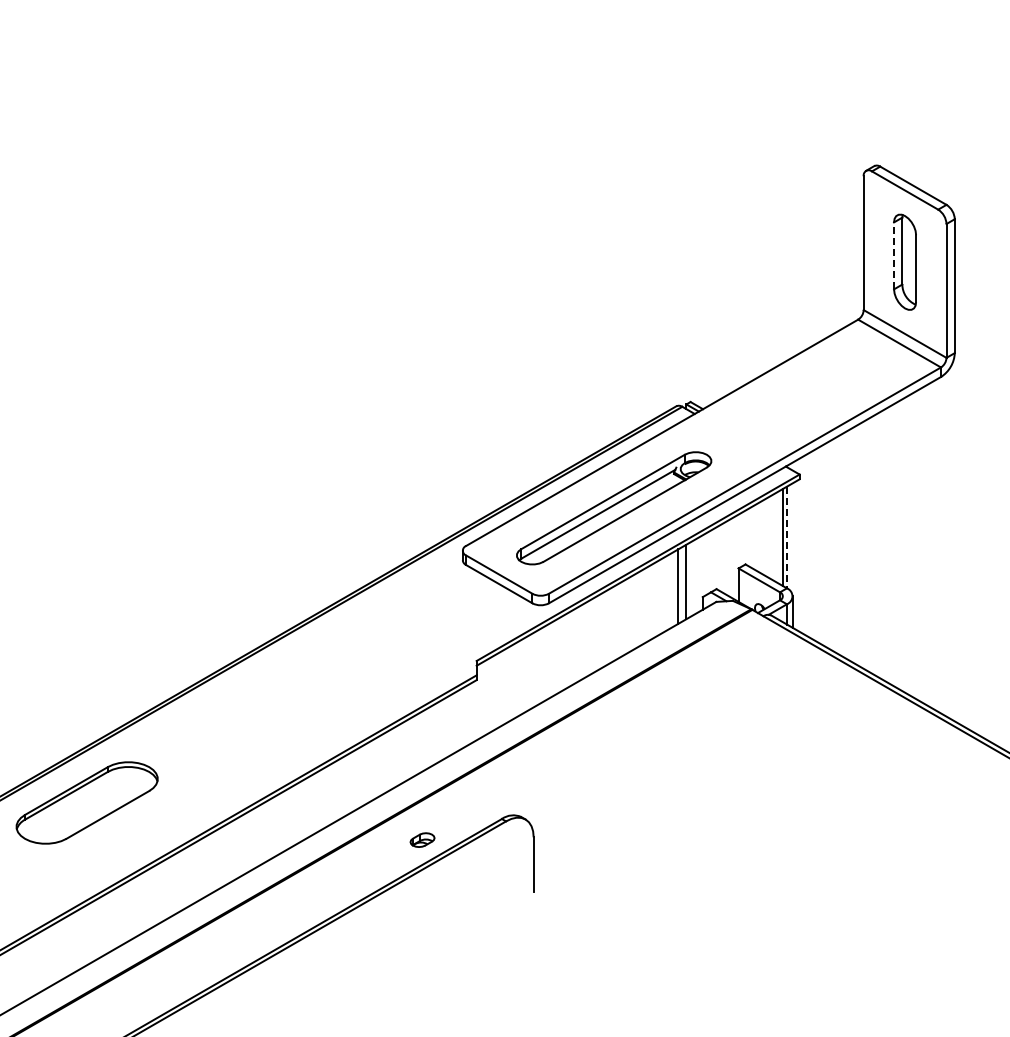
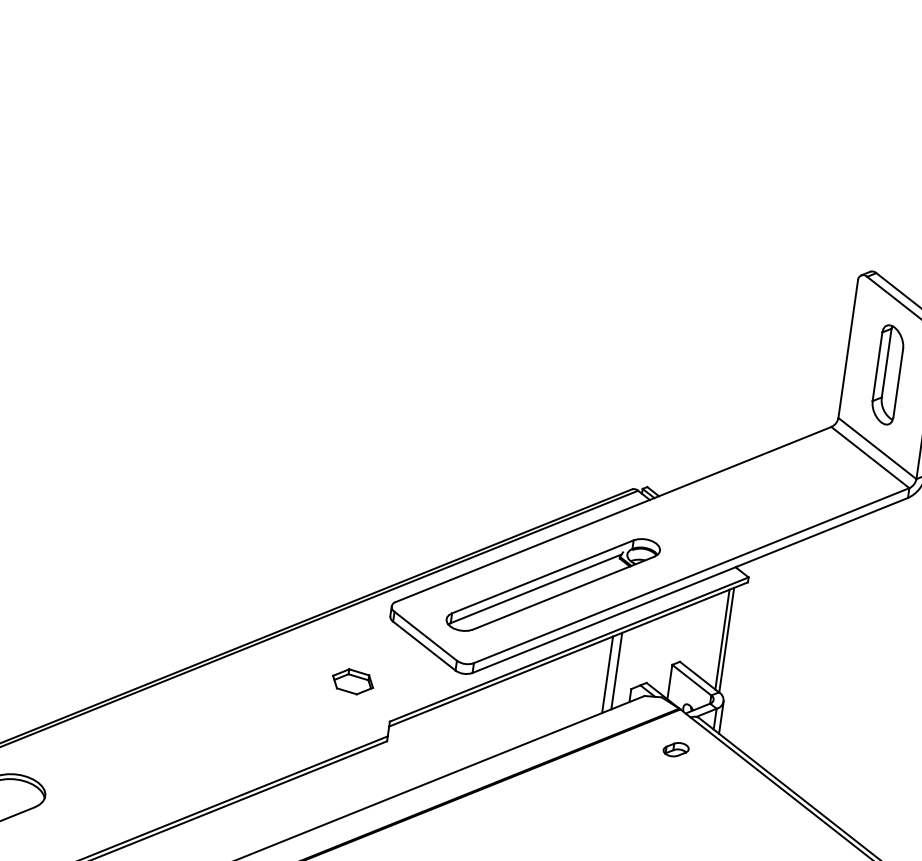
line: (894, 255) -> (878, 366), dashed -> solid
line: (787, 538) -> (726, 641), dashed -> solid
part: (435, 627) -> (352, 681), added
part: (753, 648) -> (675, 749), added

